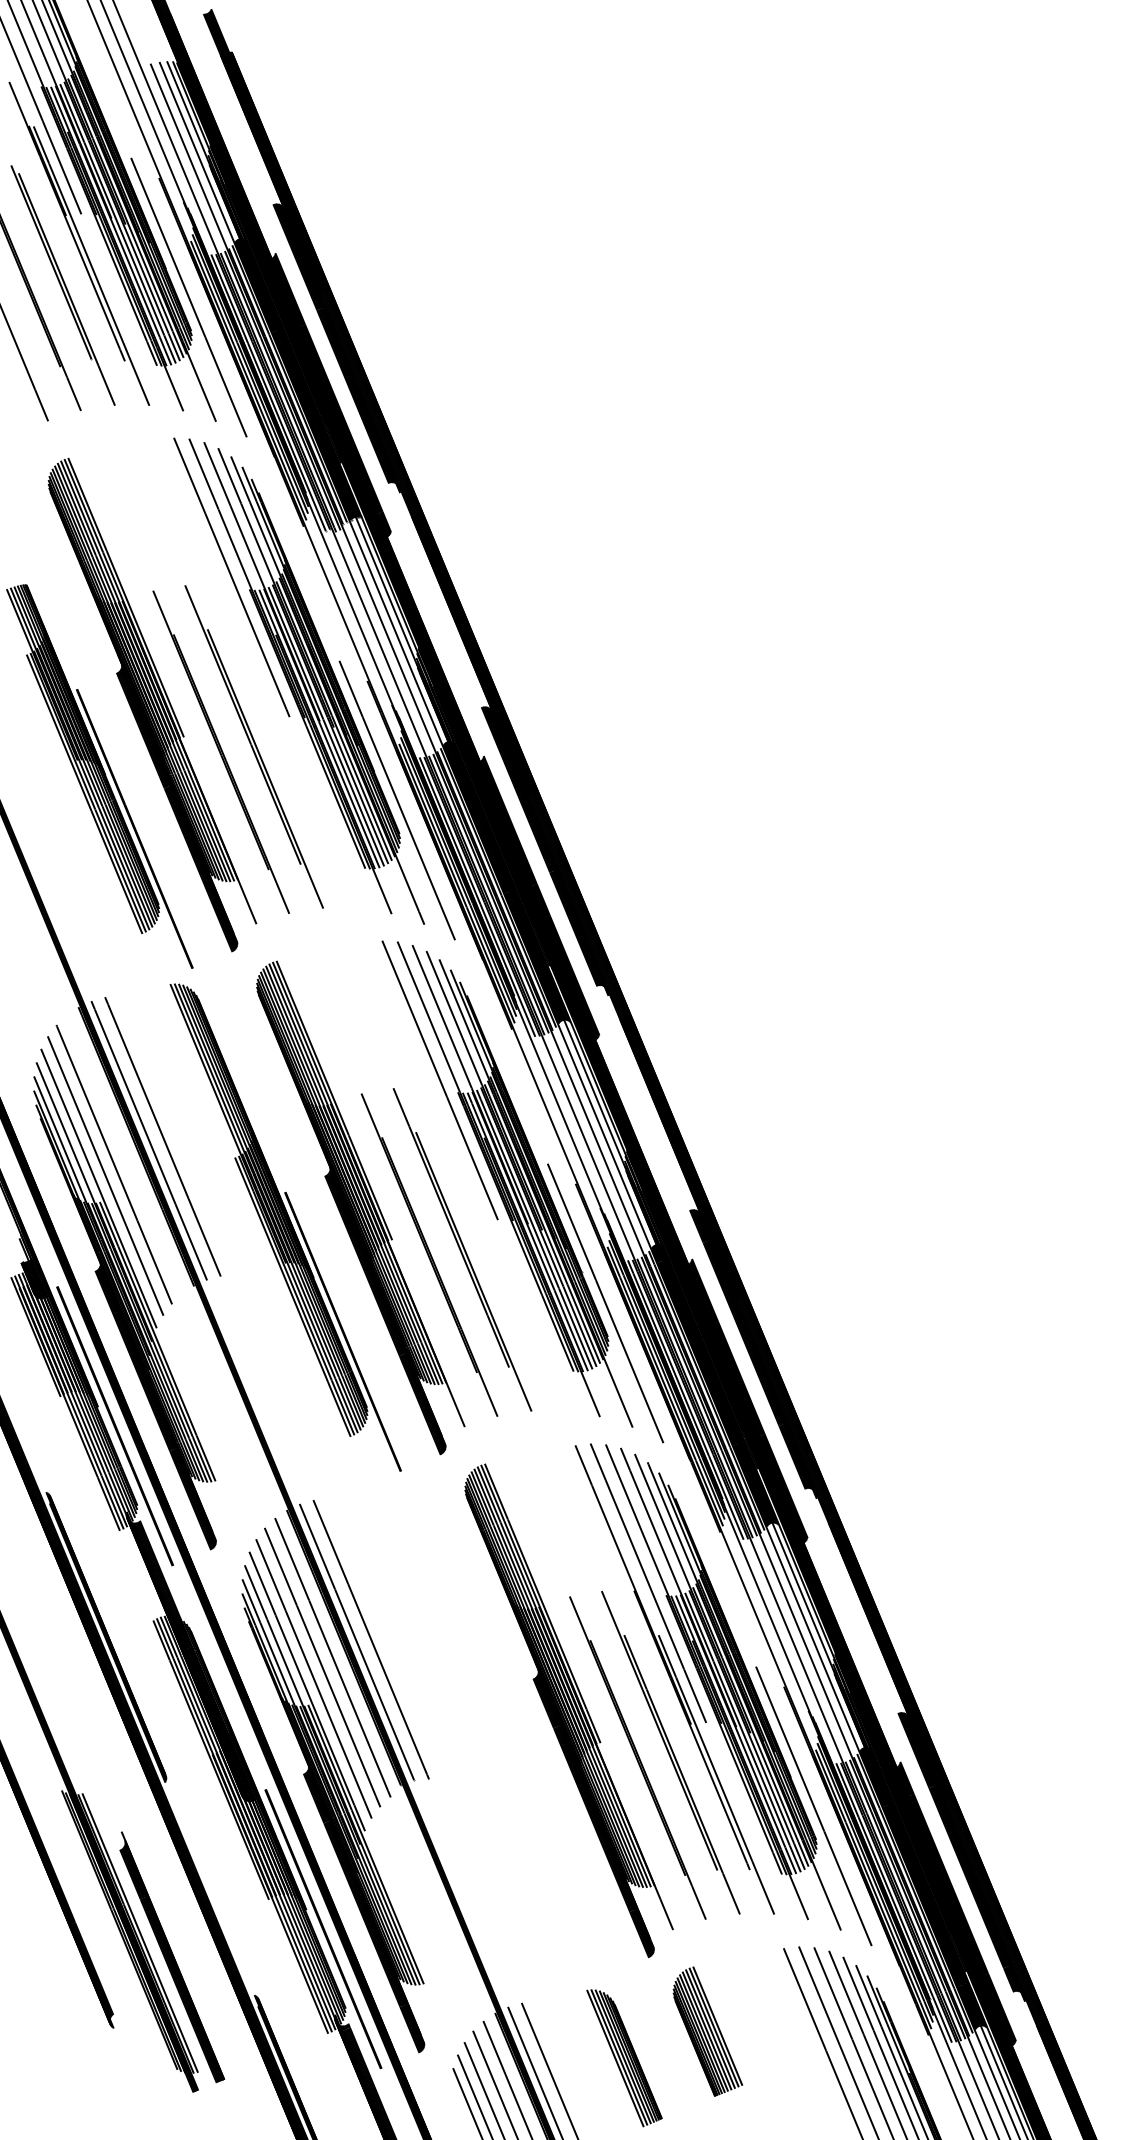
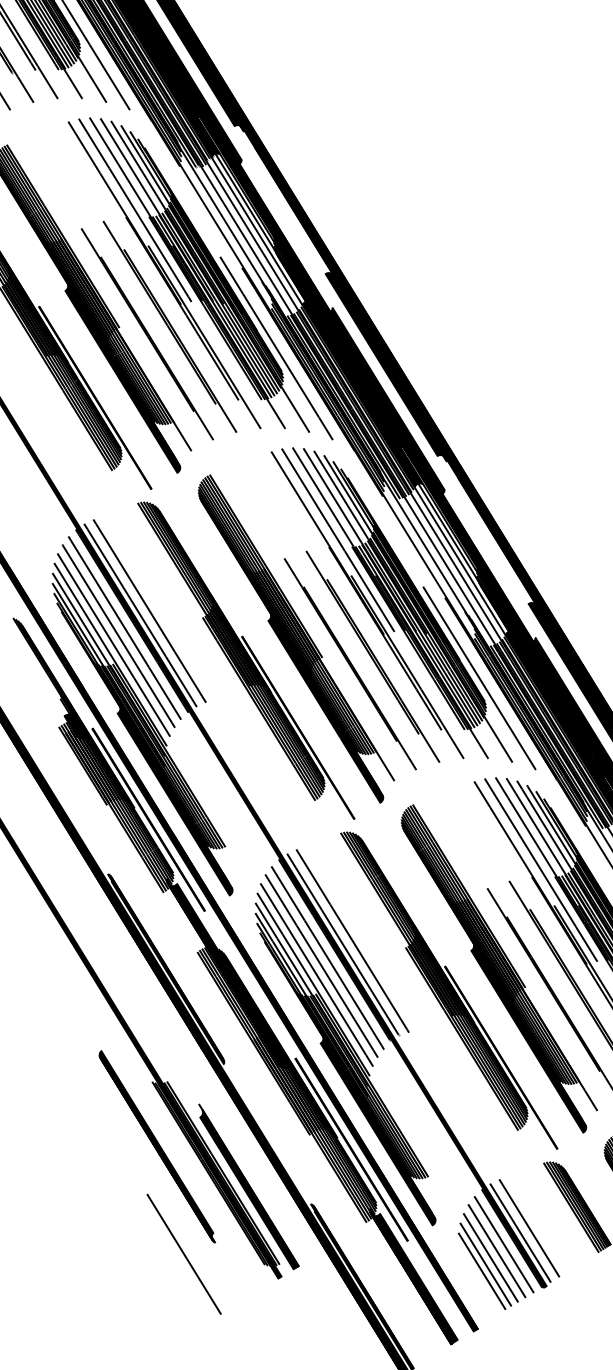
part: (258, 673) -> (164, 274), added
line: (124, 1154) -> (124, 627), added
part: (466, 1176) -> (367, 604), added
part: (494, 1730) -> (449, 990), added
line: (67, 2036) -> (183, 1254), added

